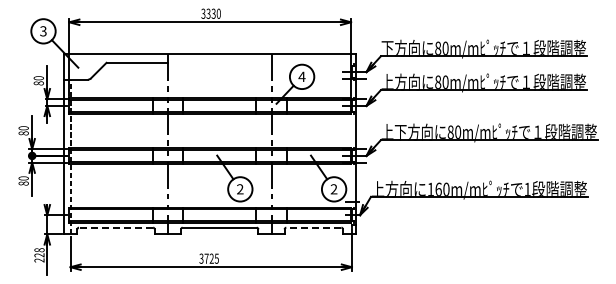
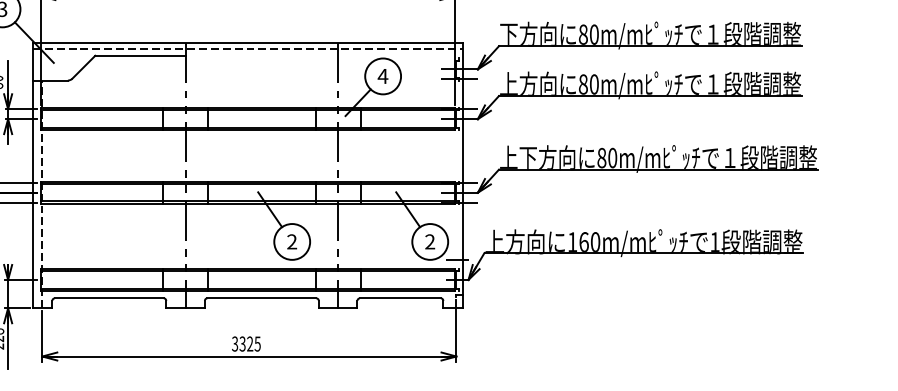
line: (210, 58) -> (248, 49), added
line: (115, 227) -> (108, 298), dashed -> solid
line: (313, 227) -> (399, 298), dashed -> solid
text: (206, 258) -> (242, 343), 3725 -> 3325

